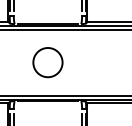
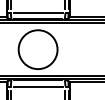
line: (47, 16) -> (37, 12), added
circle: (47, 62) -> (37, 49), size x1.67
line: (47, 109) -> (37, 87), added

